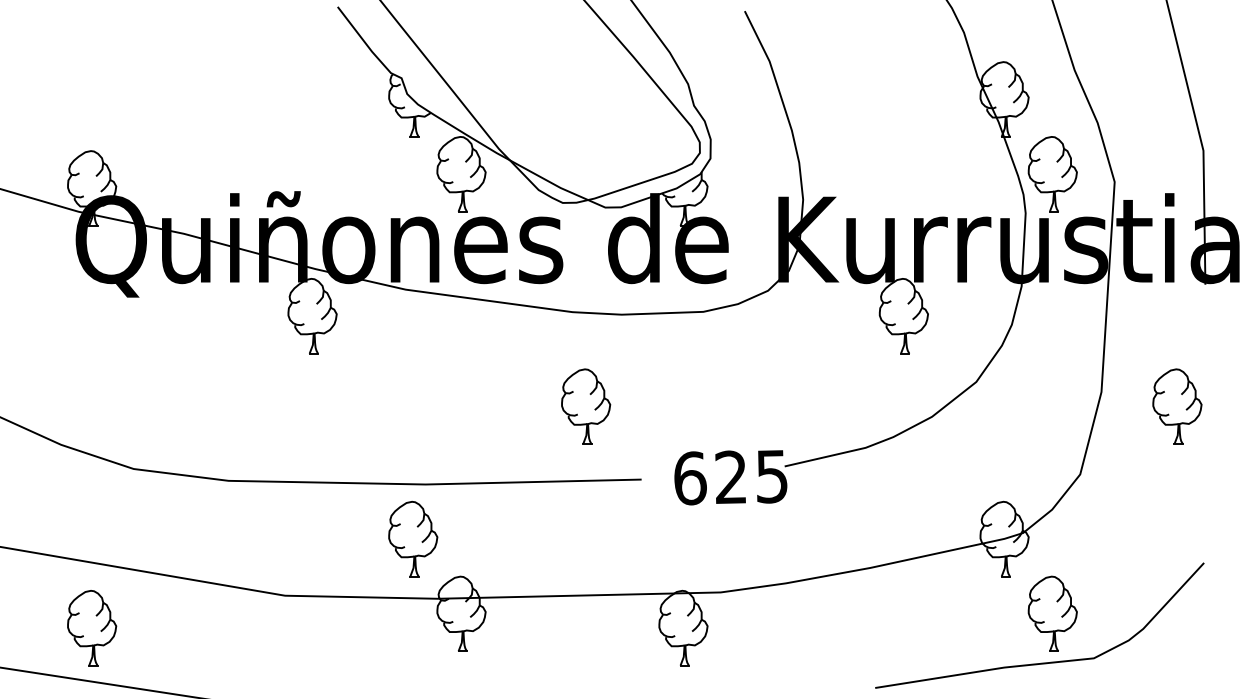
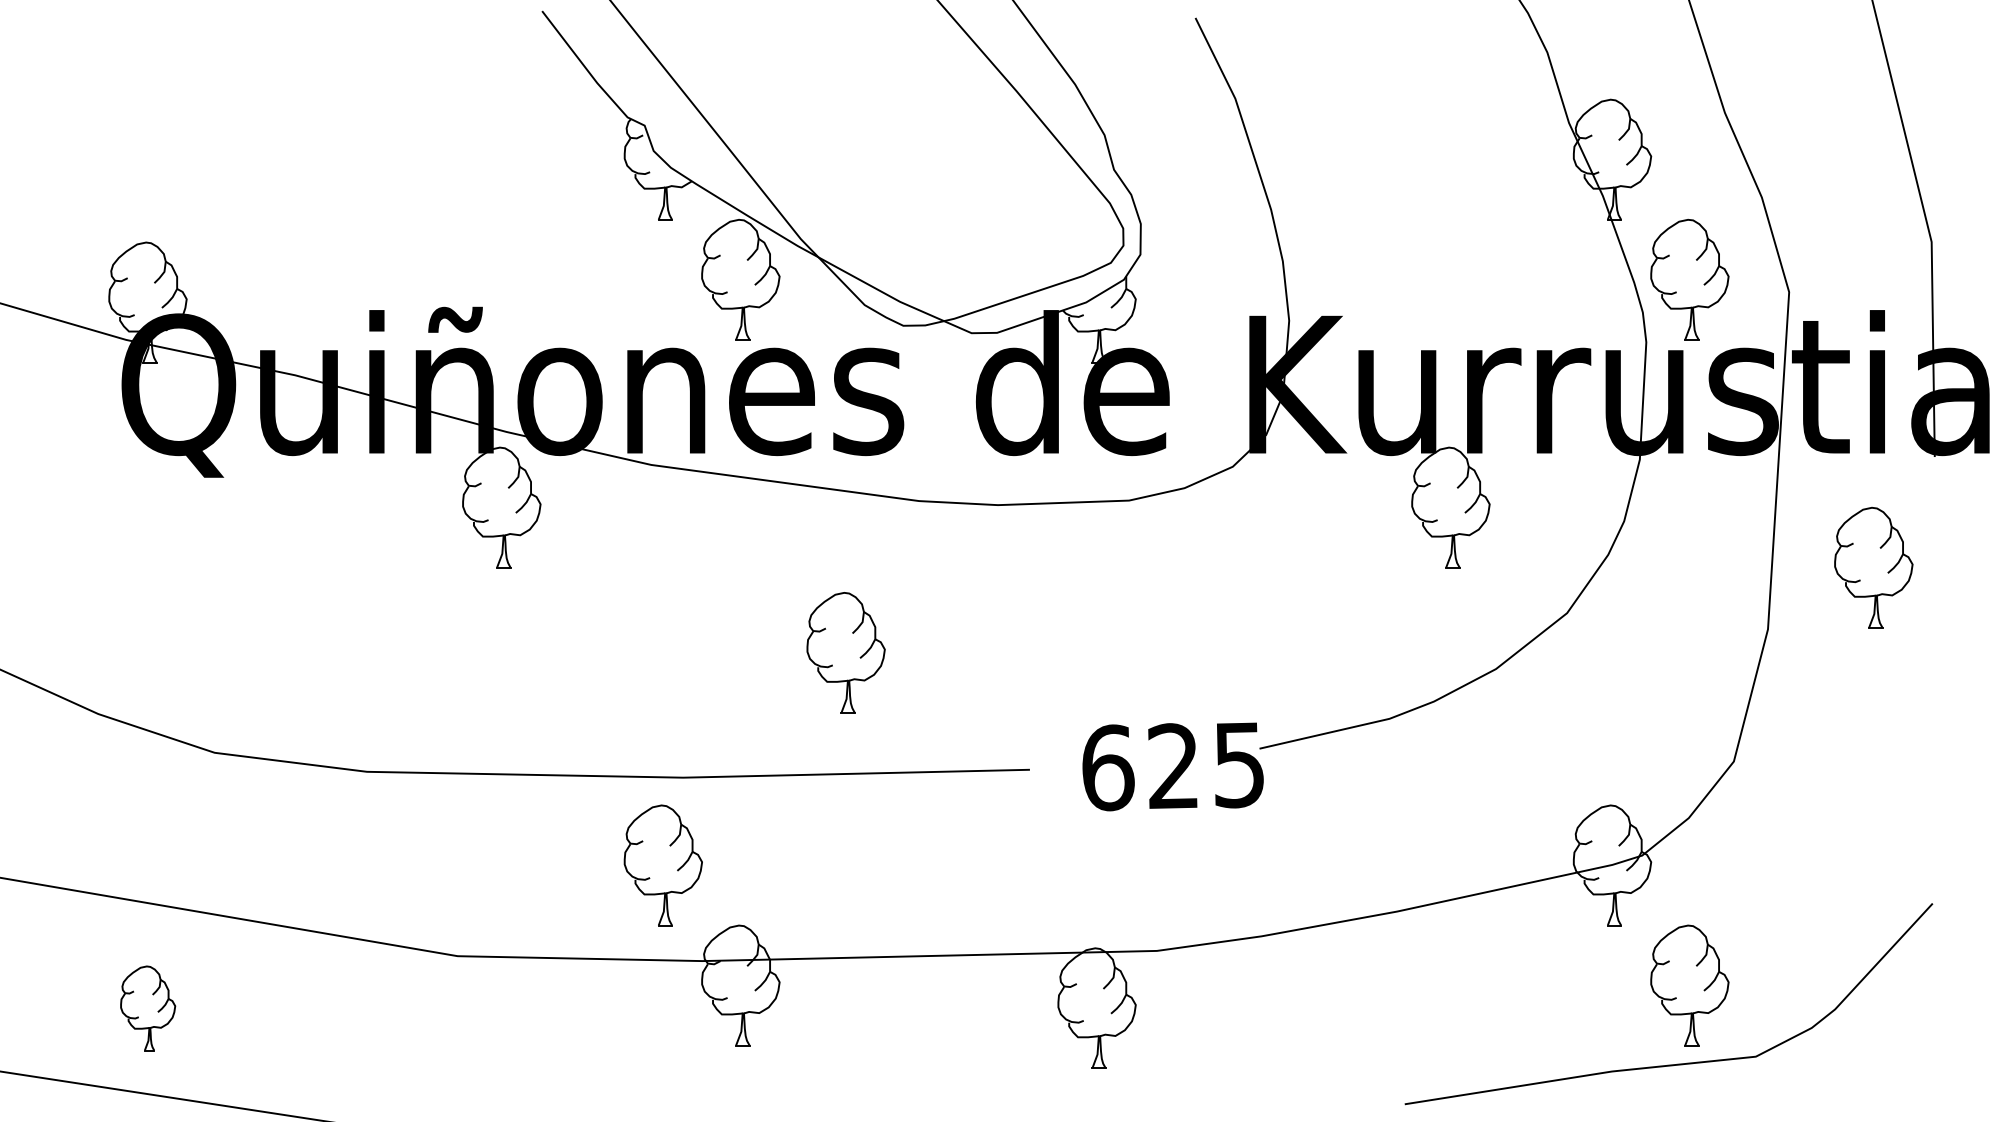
part: (586, 406) -> (846, 652), moved
part: (1177, 406) -> (1873, 567), moved
part: (92, 628) -> (148, 1008), size x0.7

